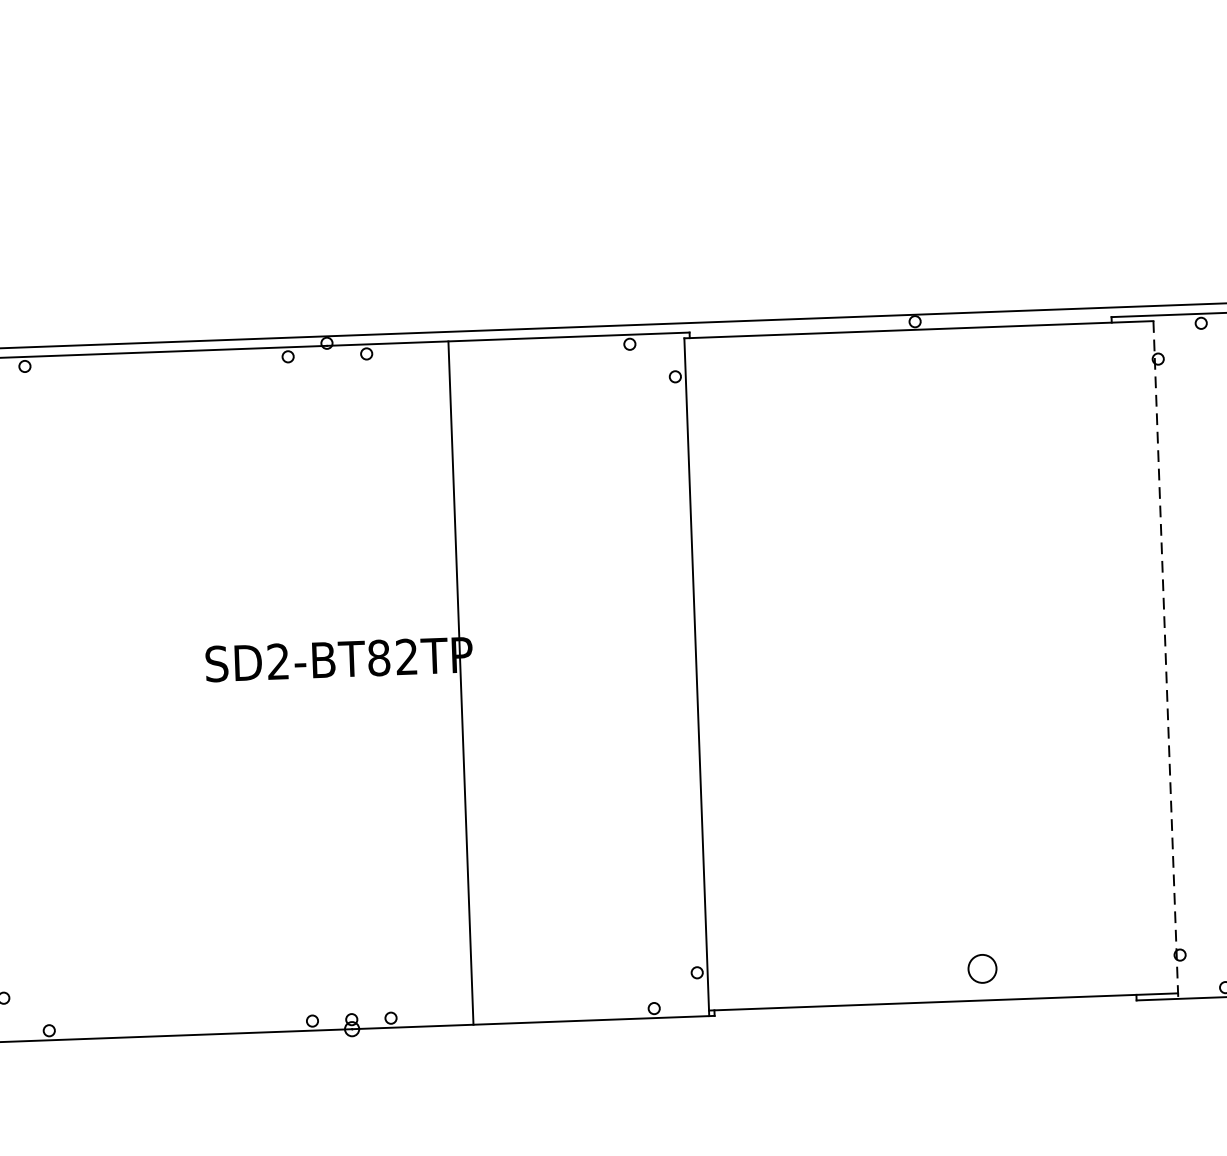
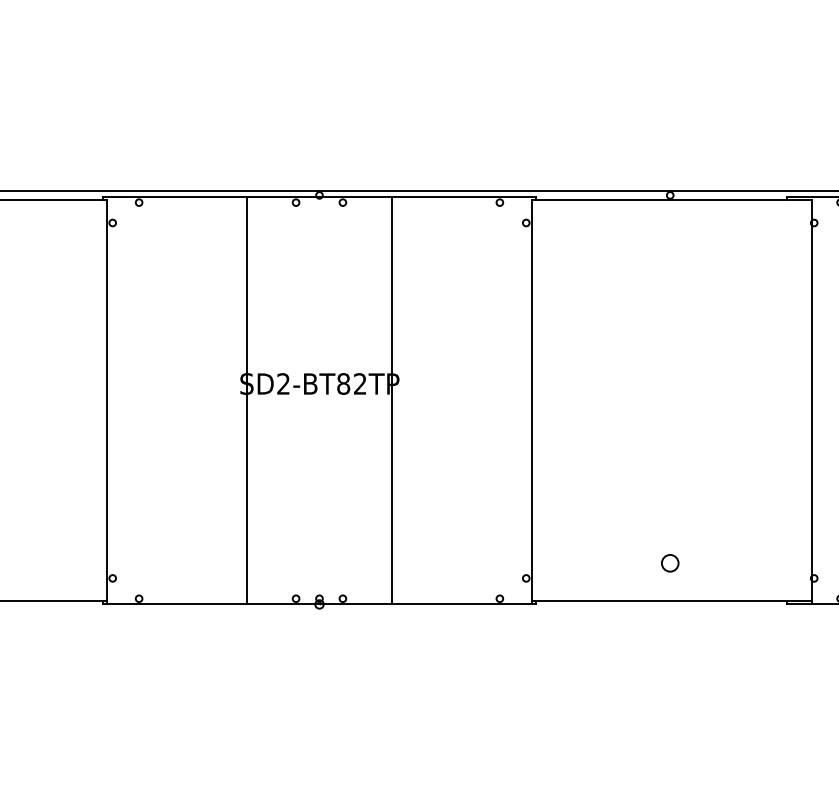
line: (1166, 660) -> (812, 402), dashed -> solid
line: (218, 691) -> (247, 400), added
circle: (982, 969) -> (670, 563), moved

